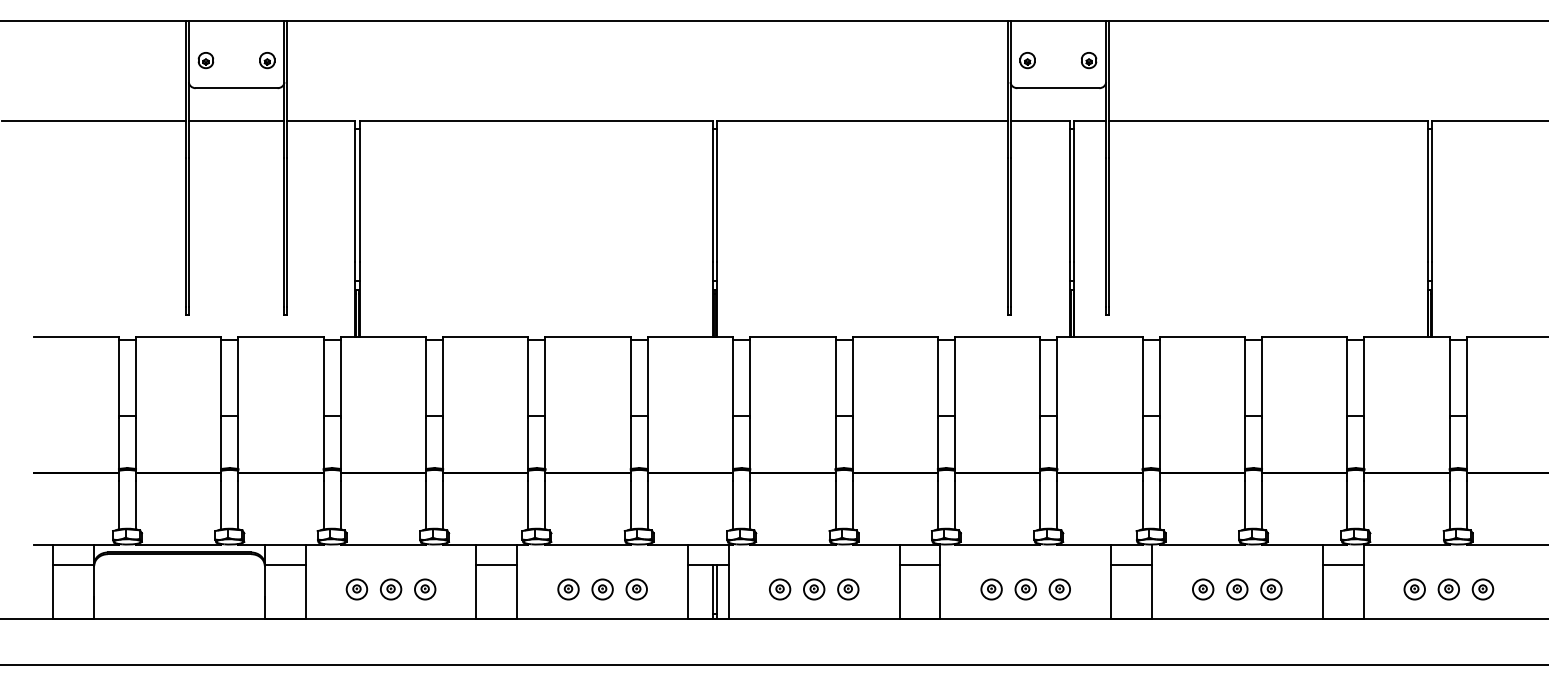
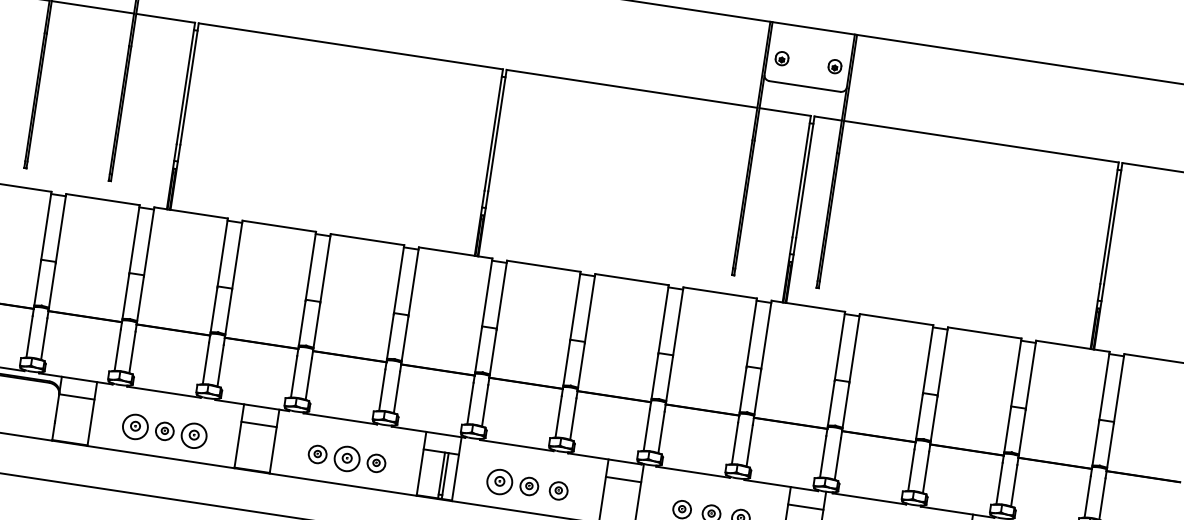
part: (356, 589) -> (135, 426), size x1.4
part: (425, 589) -> (194, 435), size x1.4
part: (602, 589) -> (346, 458), size x1.4
part: (780, 589) -> (500, 482), size x1.4

